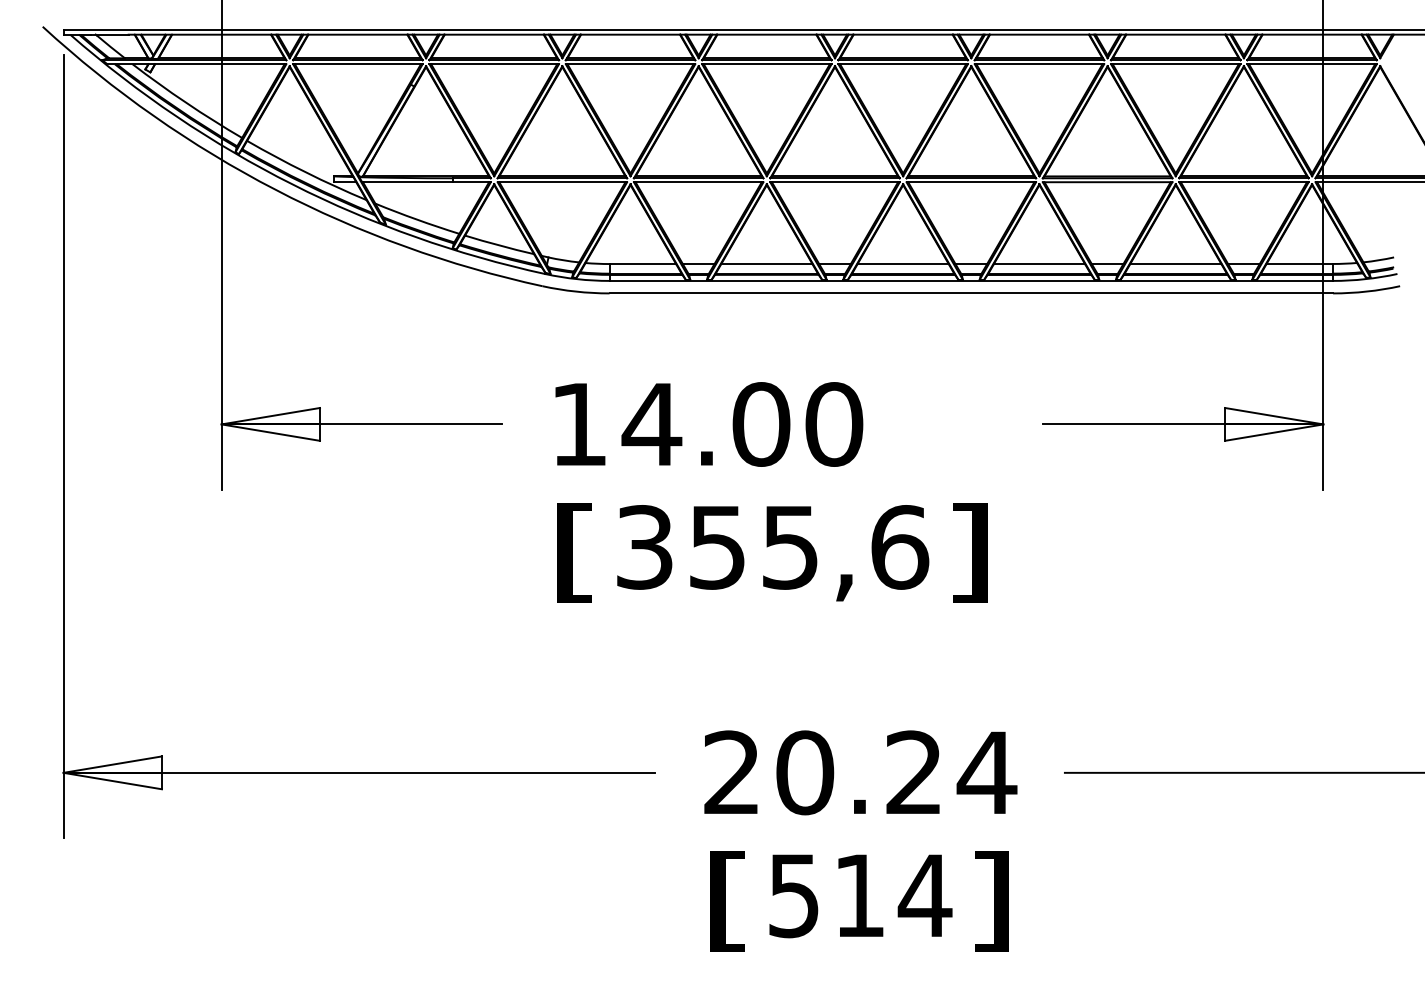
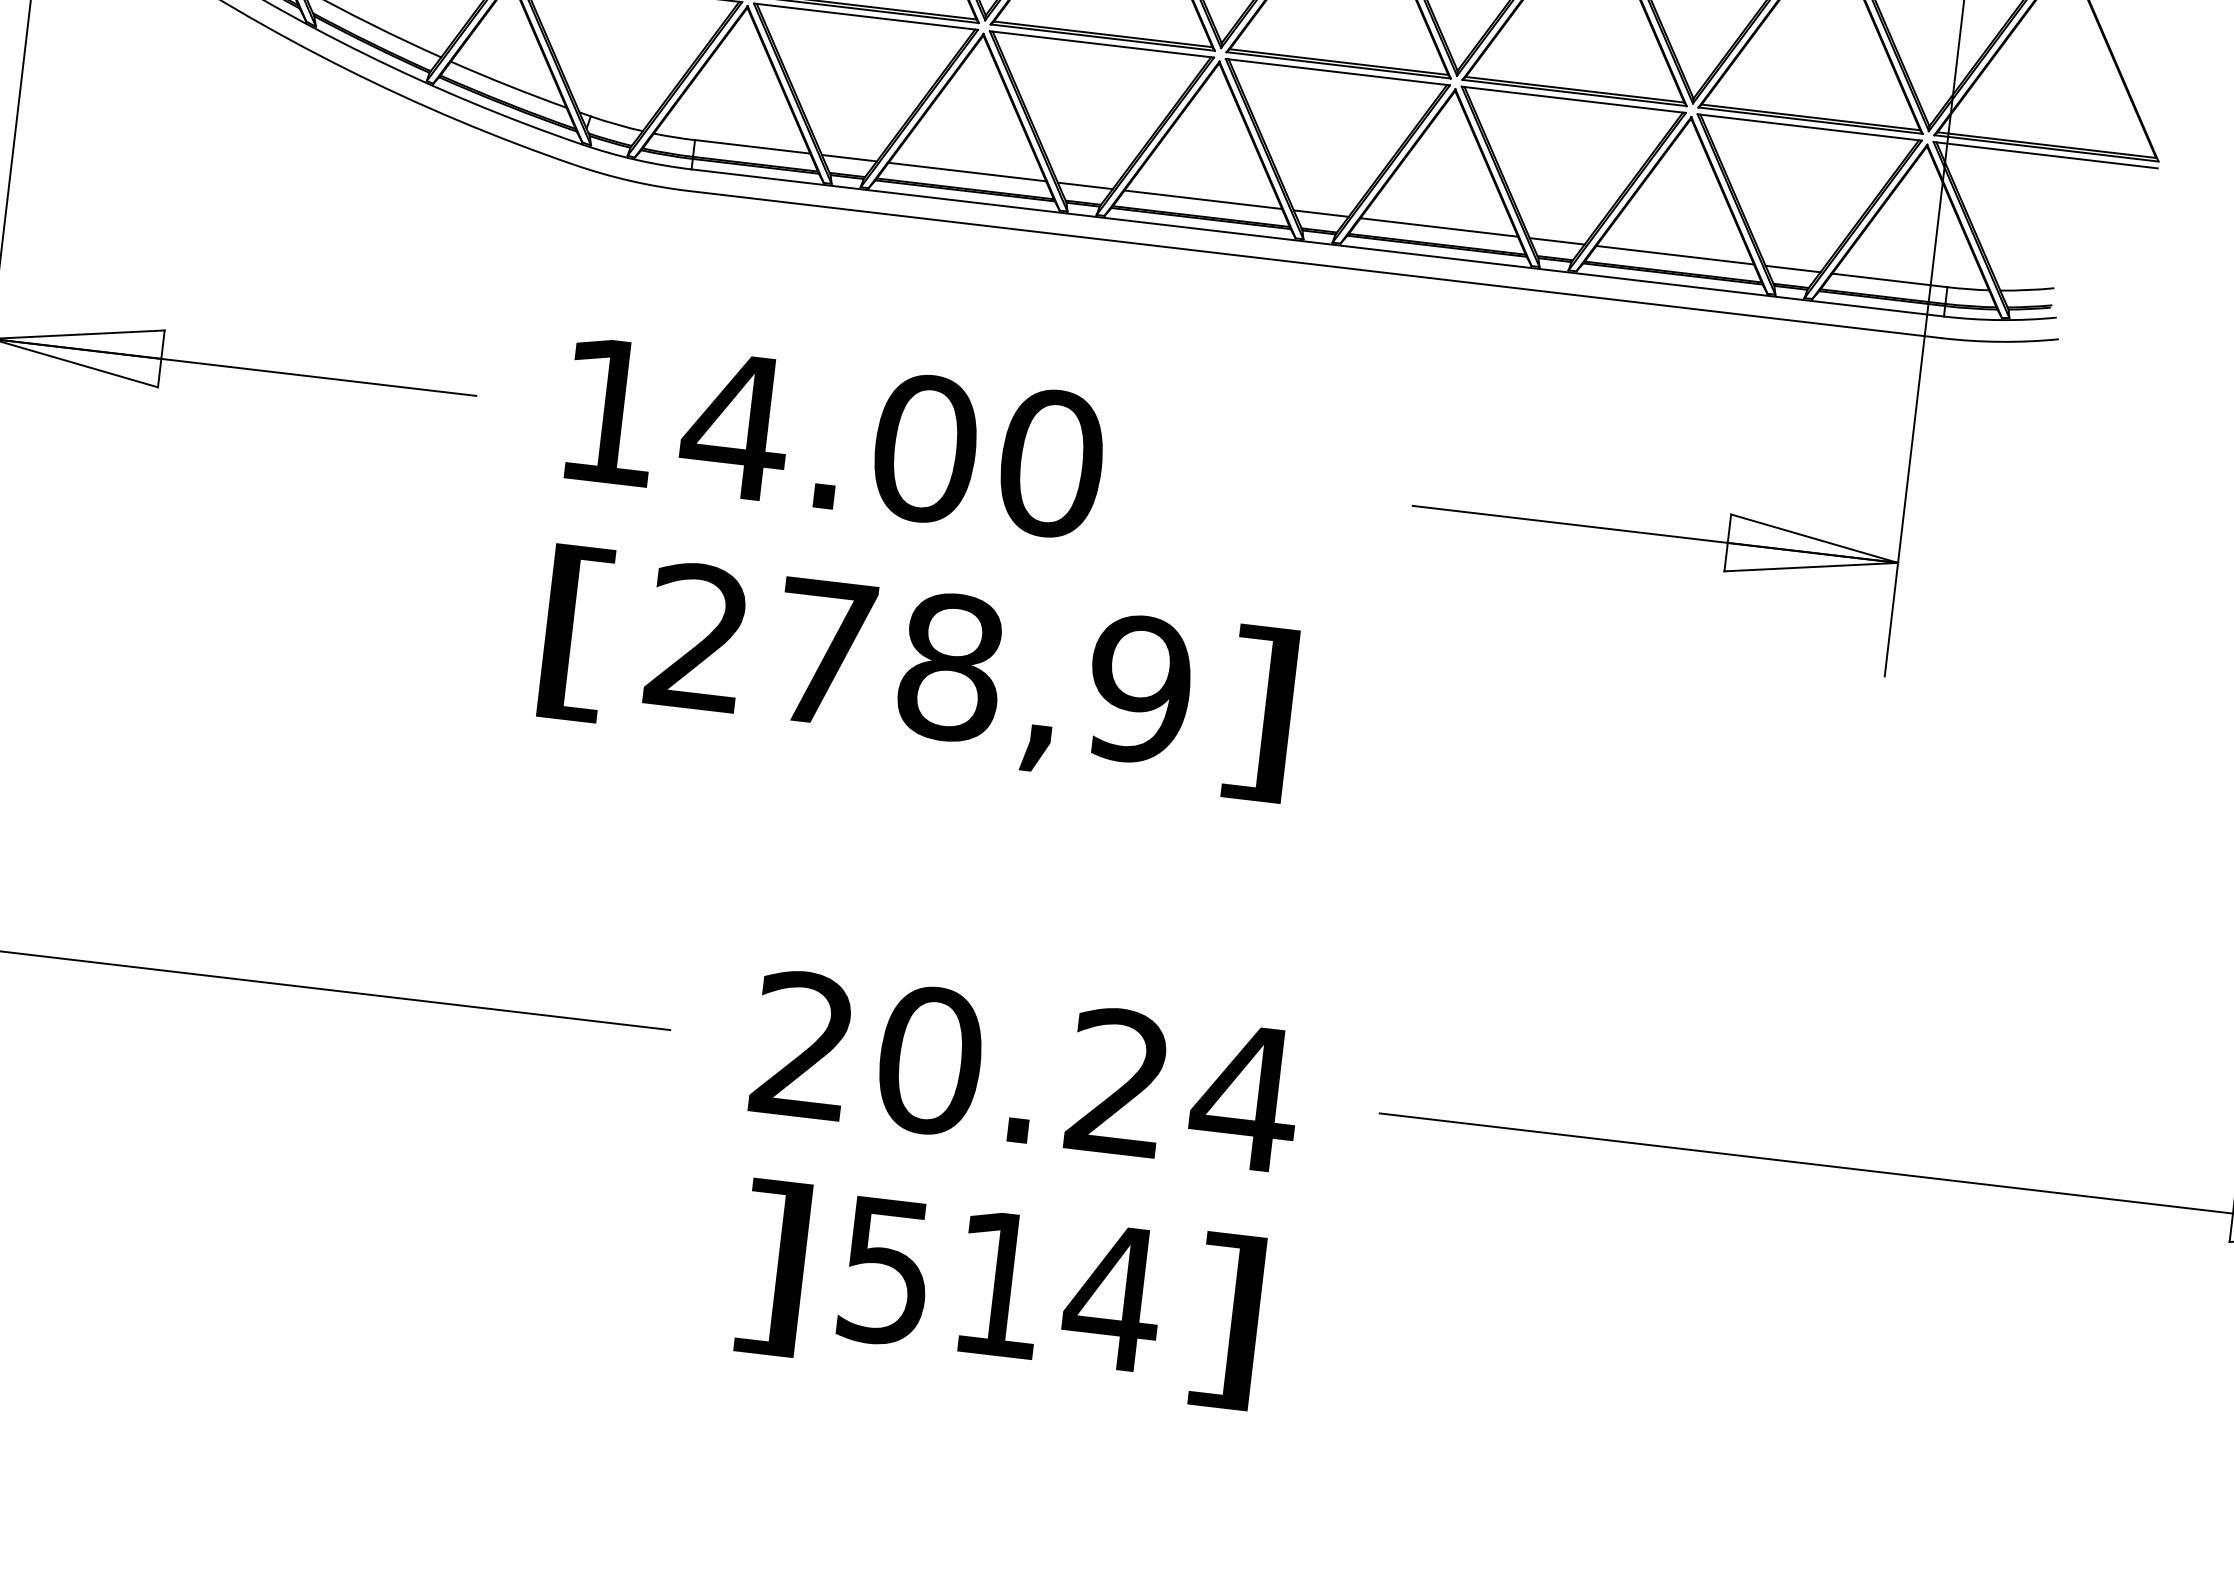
text: (773, 547) -> (921, 664), 355,6 -> 278,9
text: (728, 901) -> (771, 1267), [ -> ]

